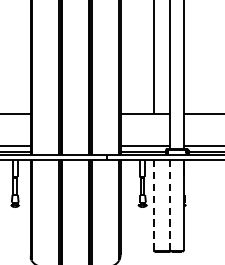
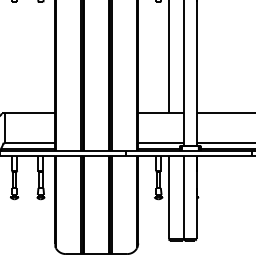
line: (153, 205) -> (168, 197), dashed -> solid
line: (170, 205) -> (184, 197), dashed -> solid

